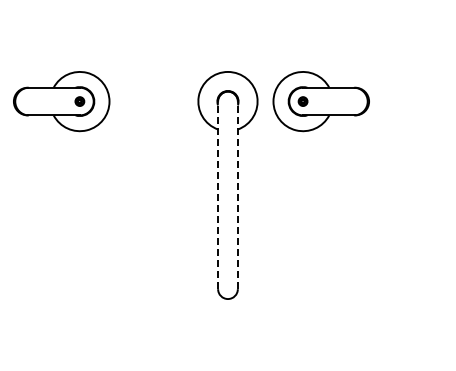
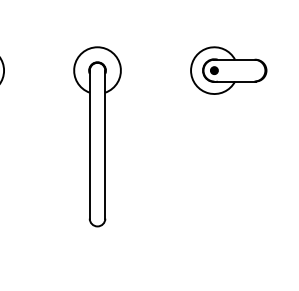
part: (320, 101) -> (228, 70), moved
line: (218, 195) -> (90, 144), dashed -> solid
line: (237, 195) -> (105, 144), dashed -> solid

